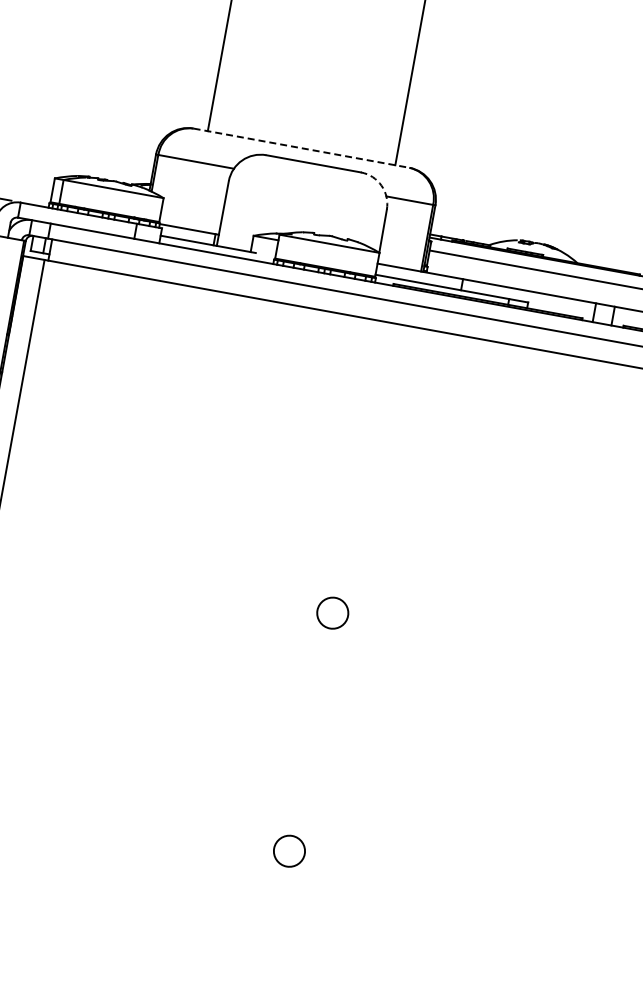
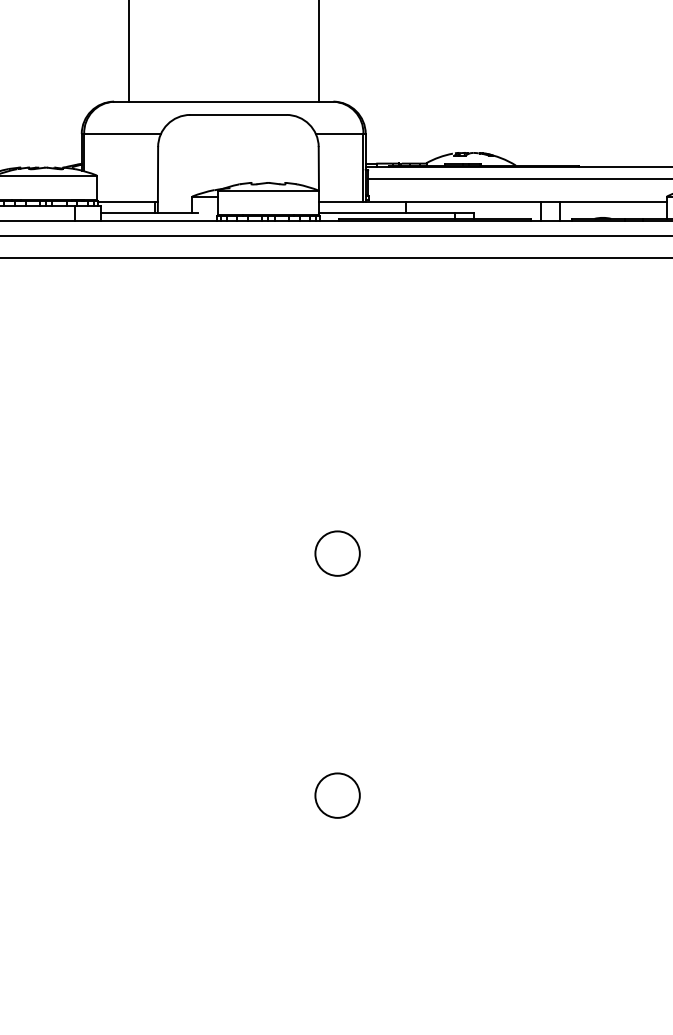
line: (301, 147) -> (223, 101), dashed -> solid
arc: (381, 185) -> (309, 124), dashed -> solid
circle: (332, 613) -> (337, 553), size x1.43
circle: (289, 851) -> (337, 795), size x1.43

